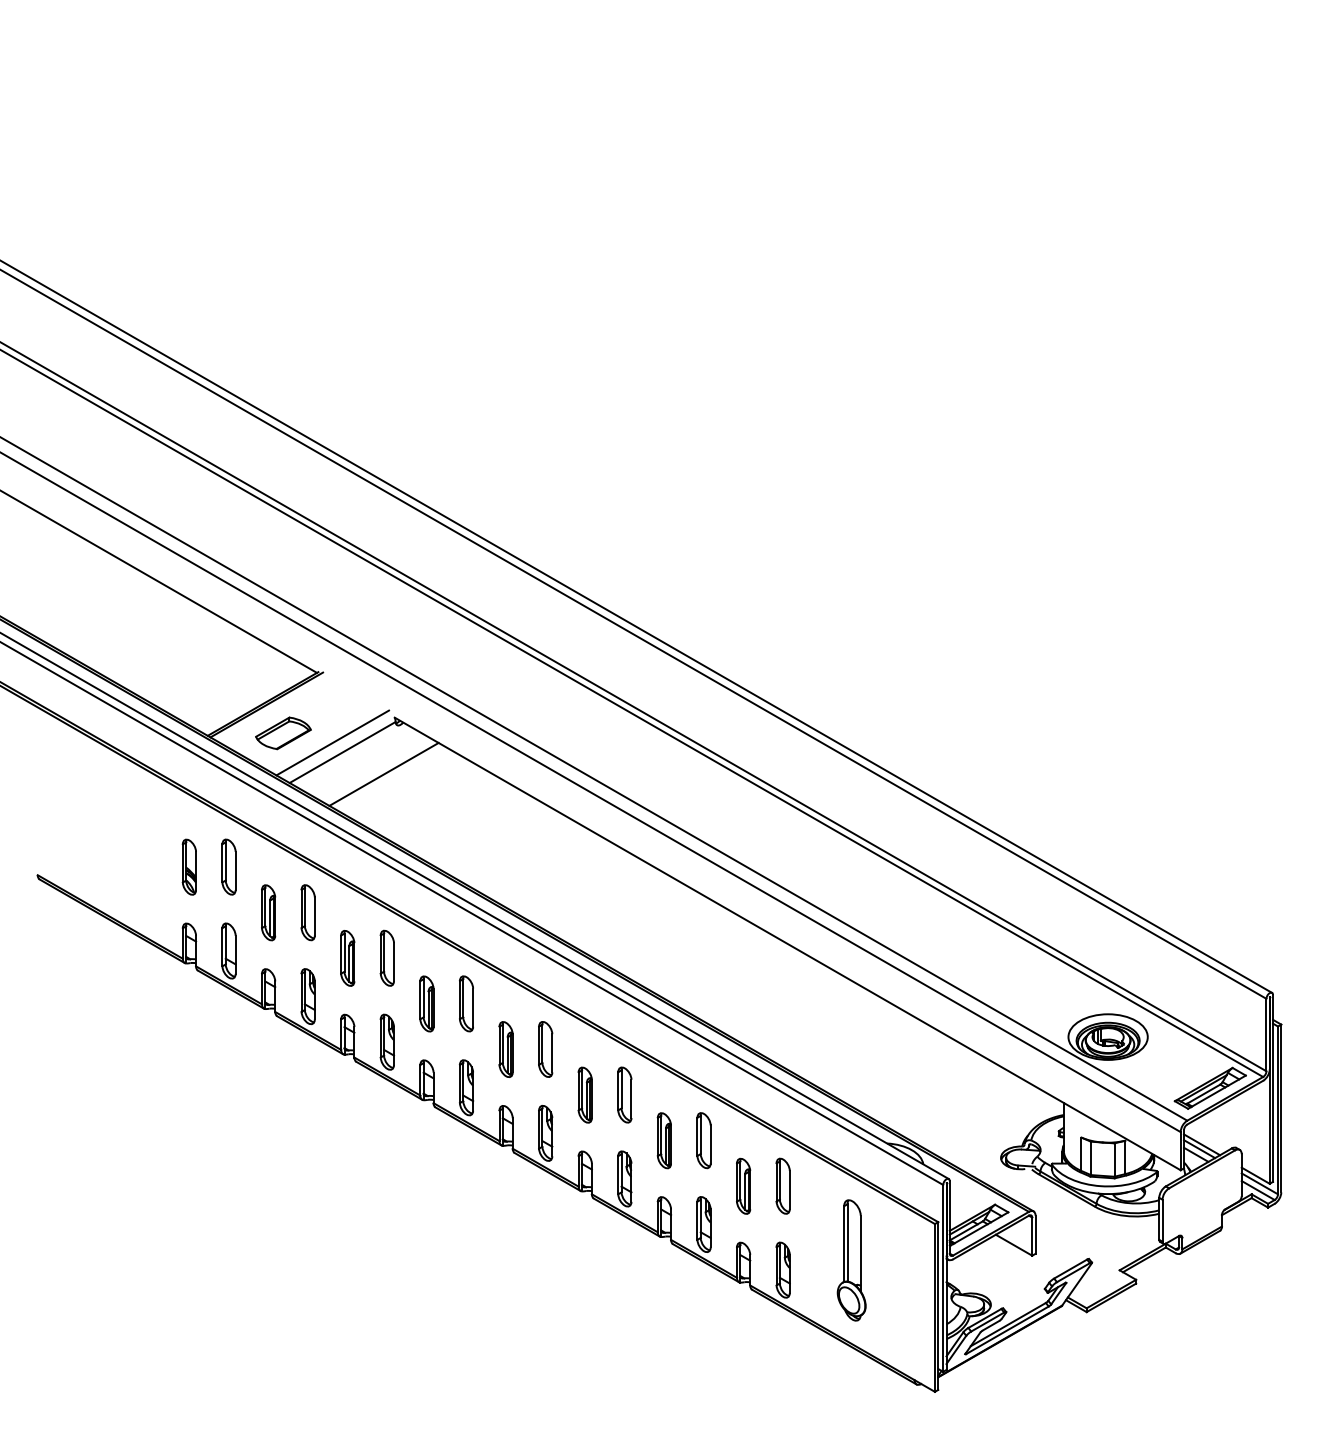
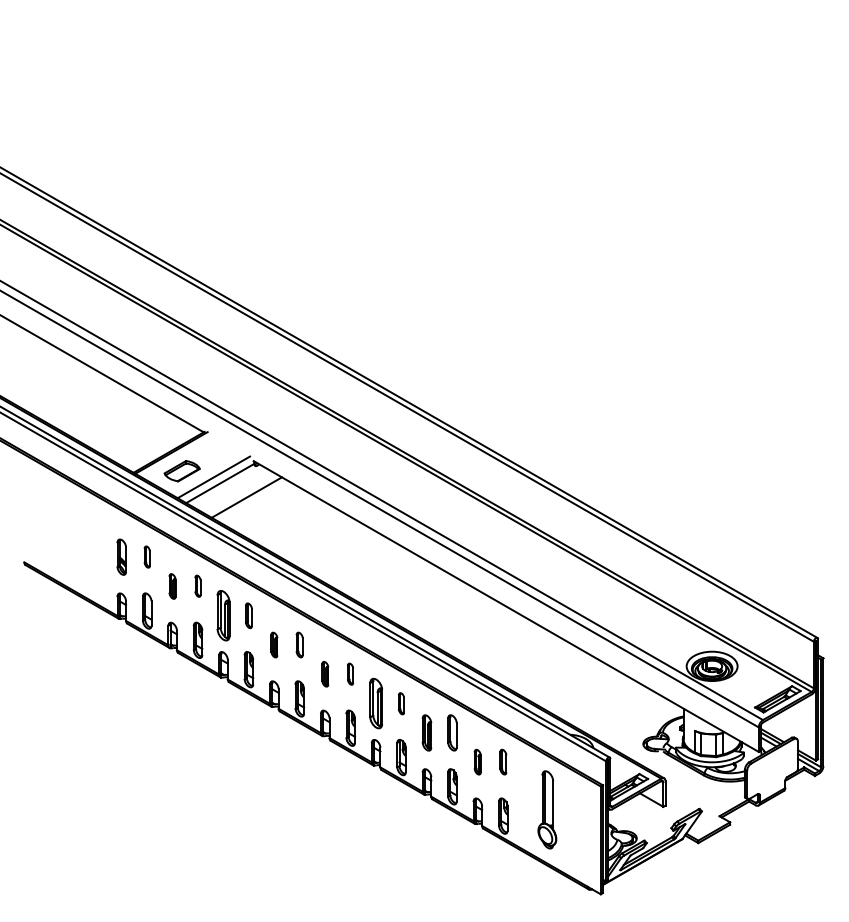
part: (229, 866) -> (147, 556), size x0.6
part: (307, 911) -> (197, 585), size x0.6
part: (268, 912) -> (172, 586), size x0.7
part: (347, 957) -> (223, 615), size x1.4
part: (386, 957) -> (248, 615), size x0.7
part: (427, 1003) -> (274, 644), size x0.7
part: (465, 1003) -> (299, 644), size x0.7
part: (506, 1048) -> (325, 673), size x0.7
part: (545, 1048) -> (350, 673), size x0.6
part: (584, 1094) -> (375, 703), size x1.4
part: (624, 1094) -> (401, 703), size x0.6
part: (742, 1185) -> (477, 761), size x0.7
part: (783, 1185) -> (503, 761), size x0.7

